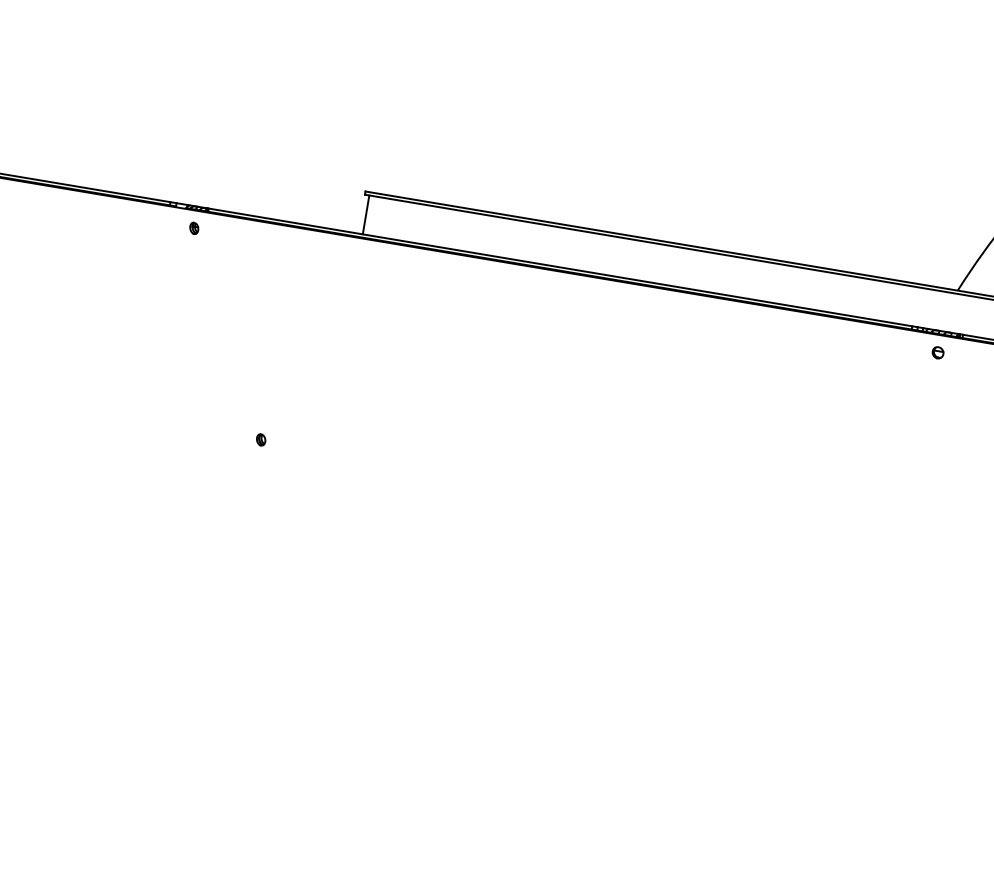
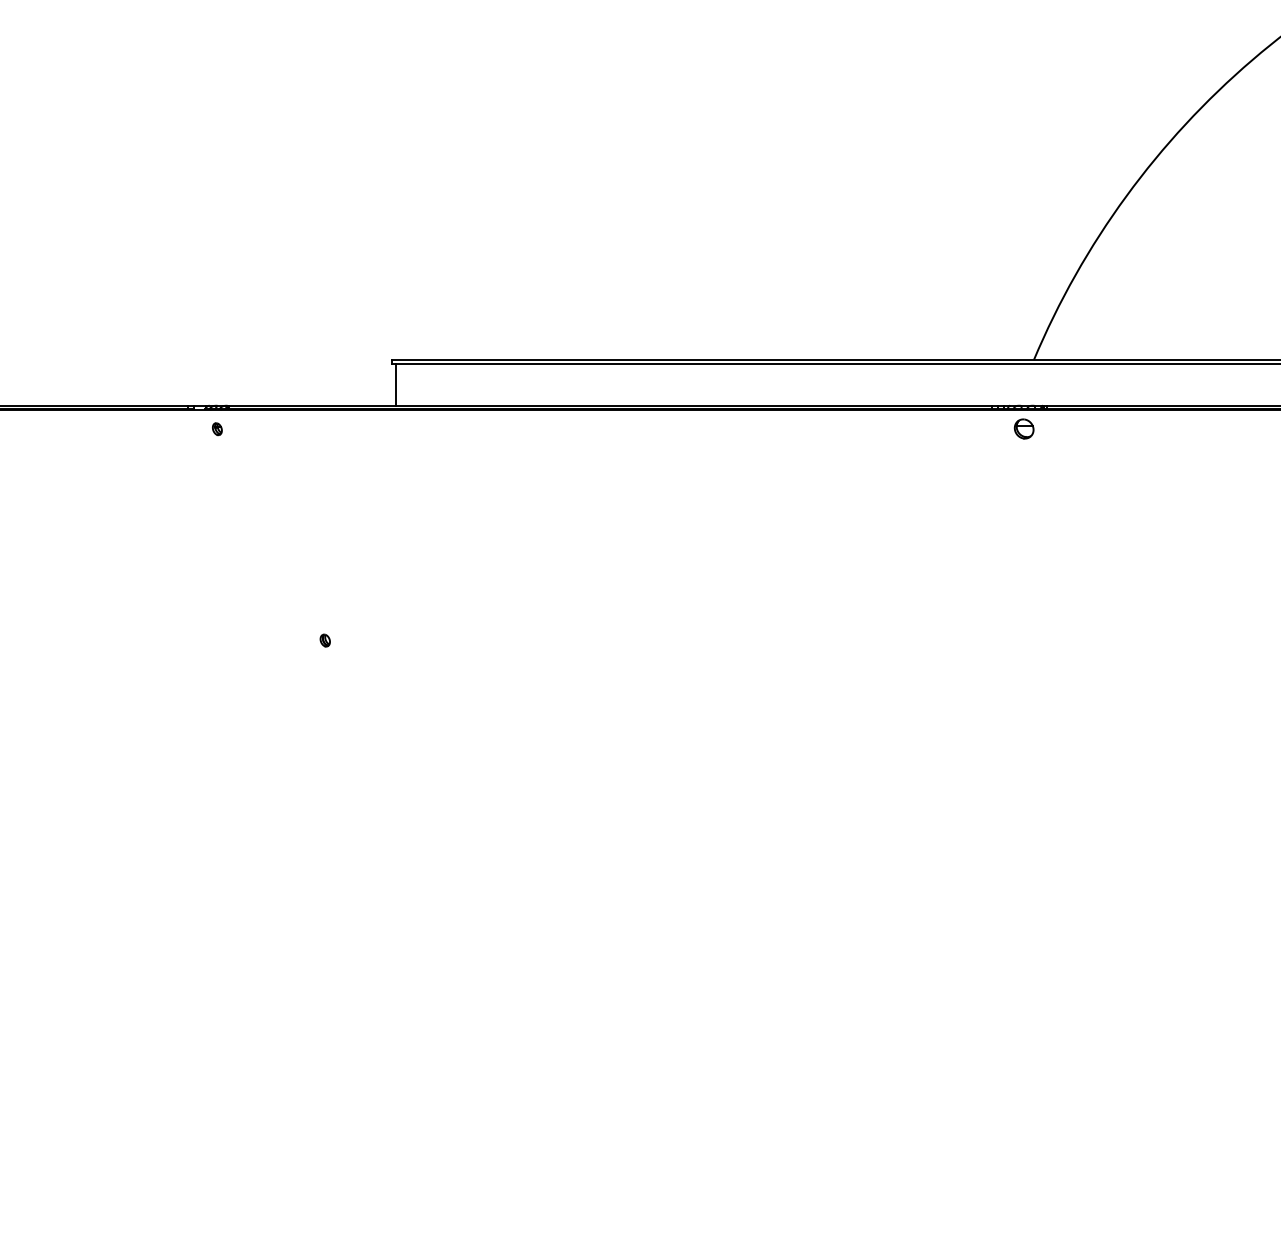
part: (937, 353) -> (1023, 429), size x1.6

